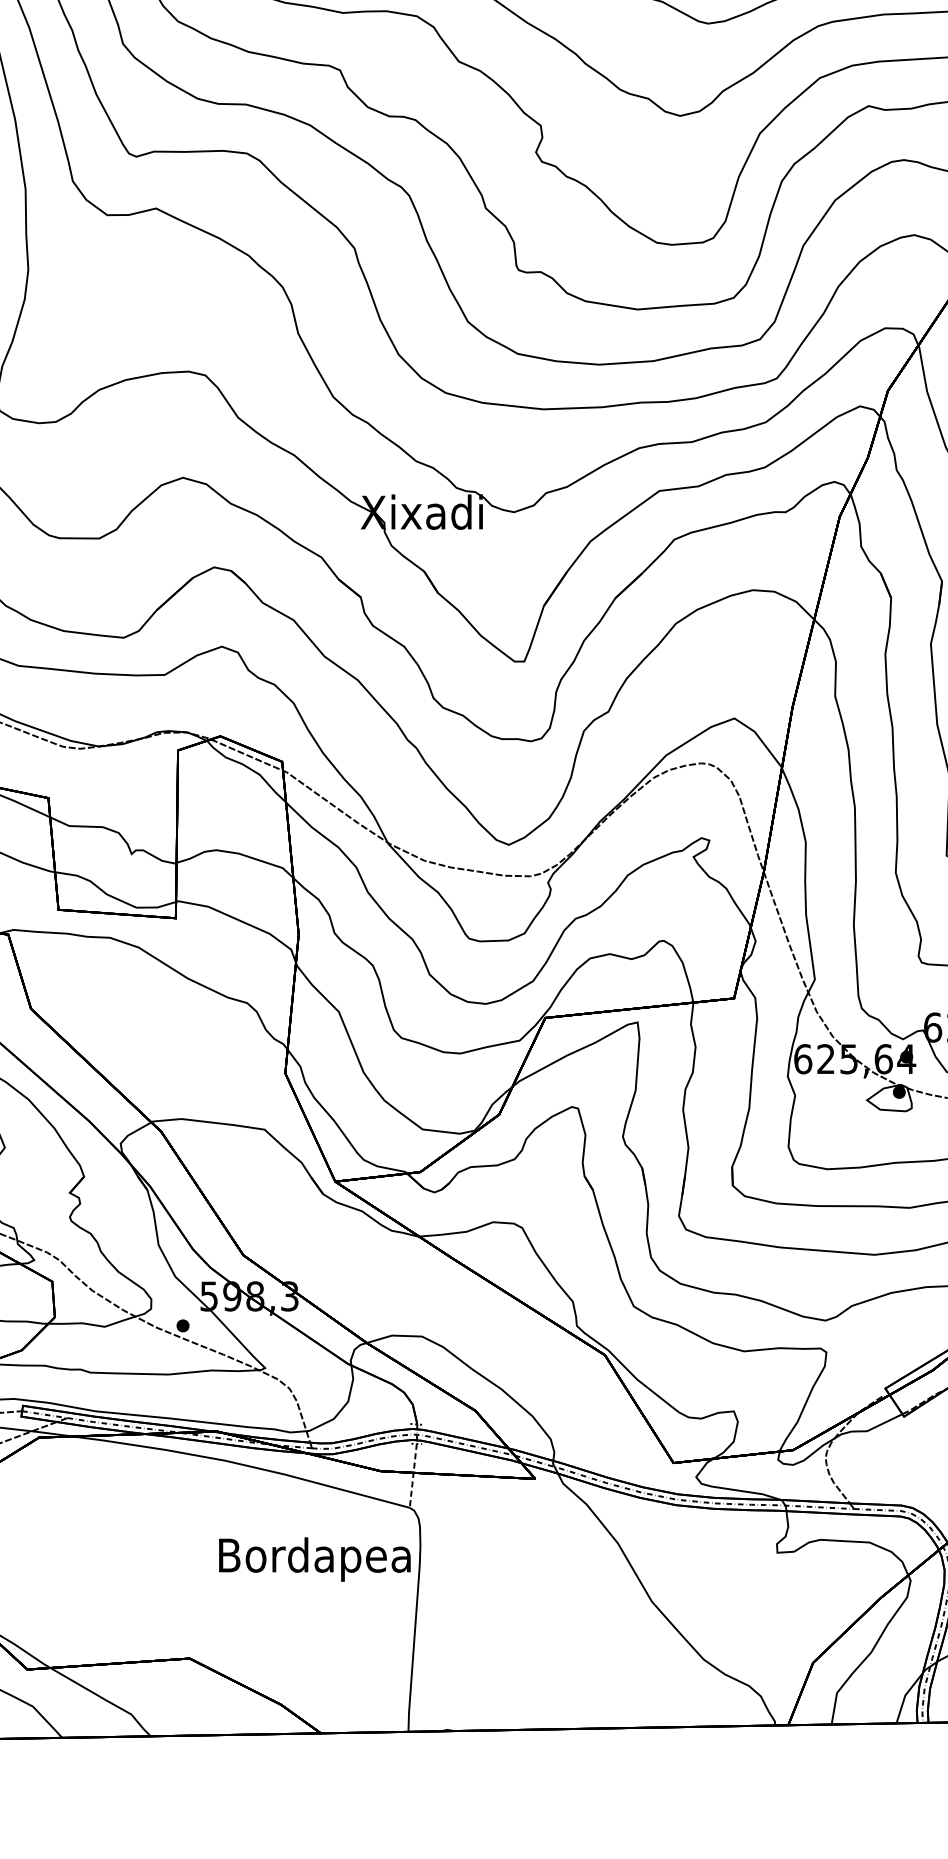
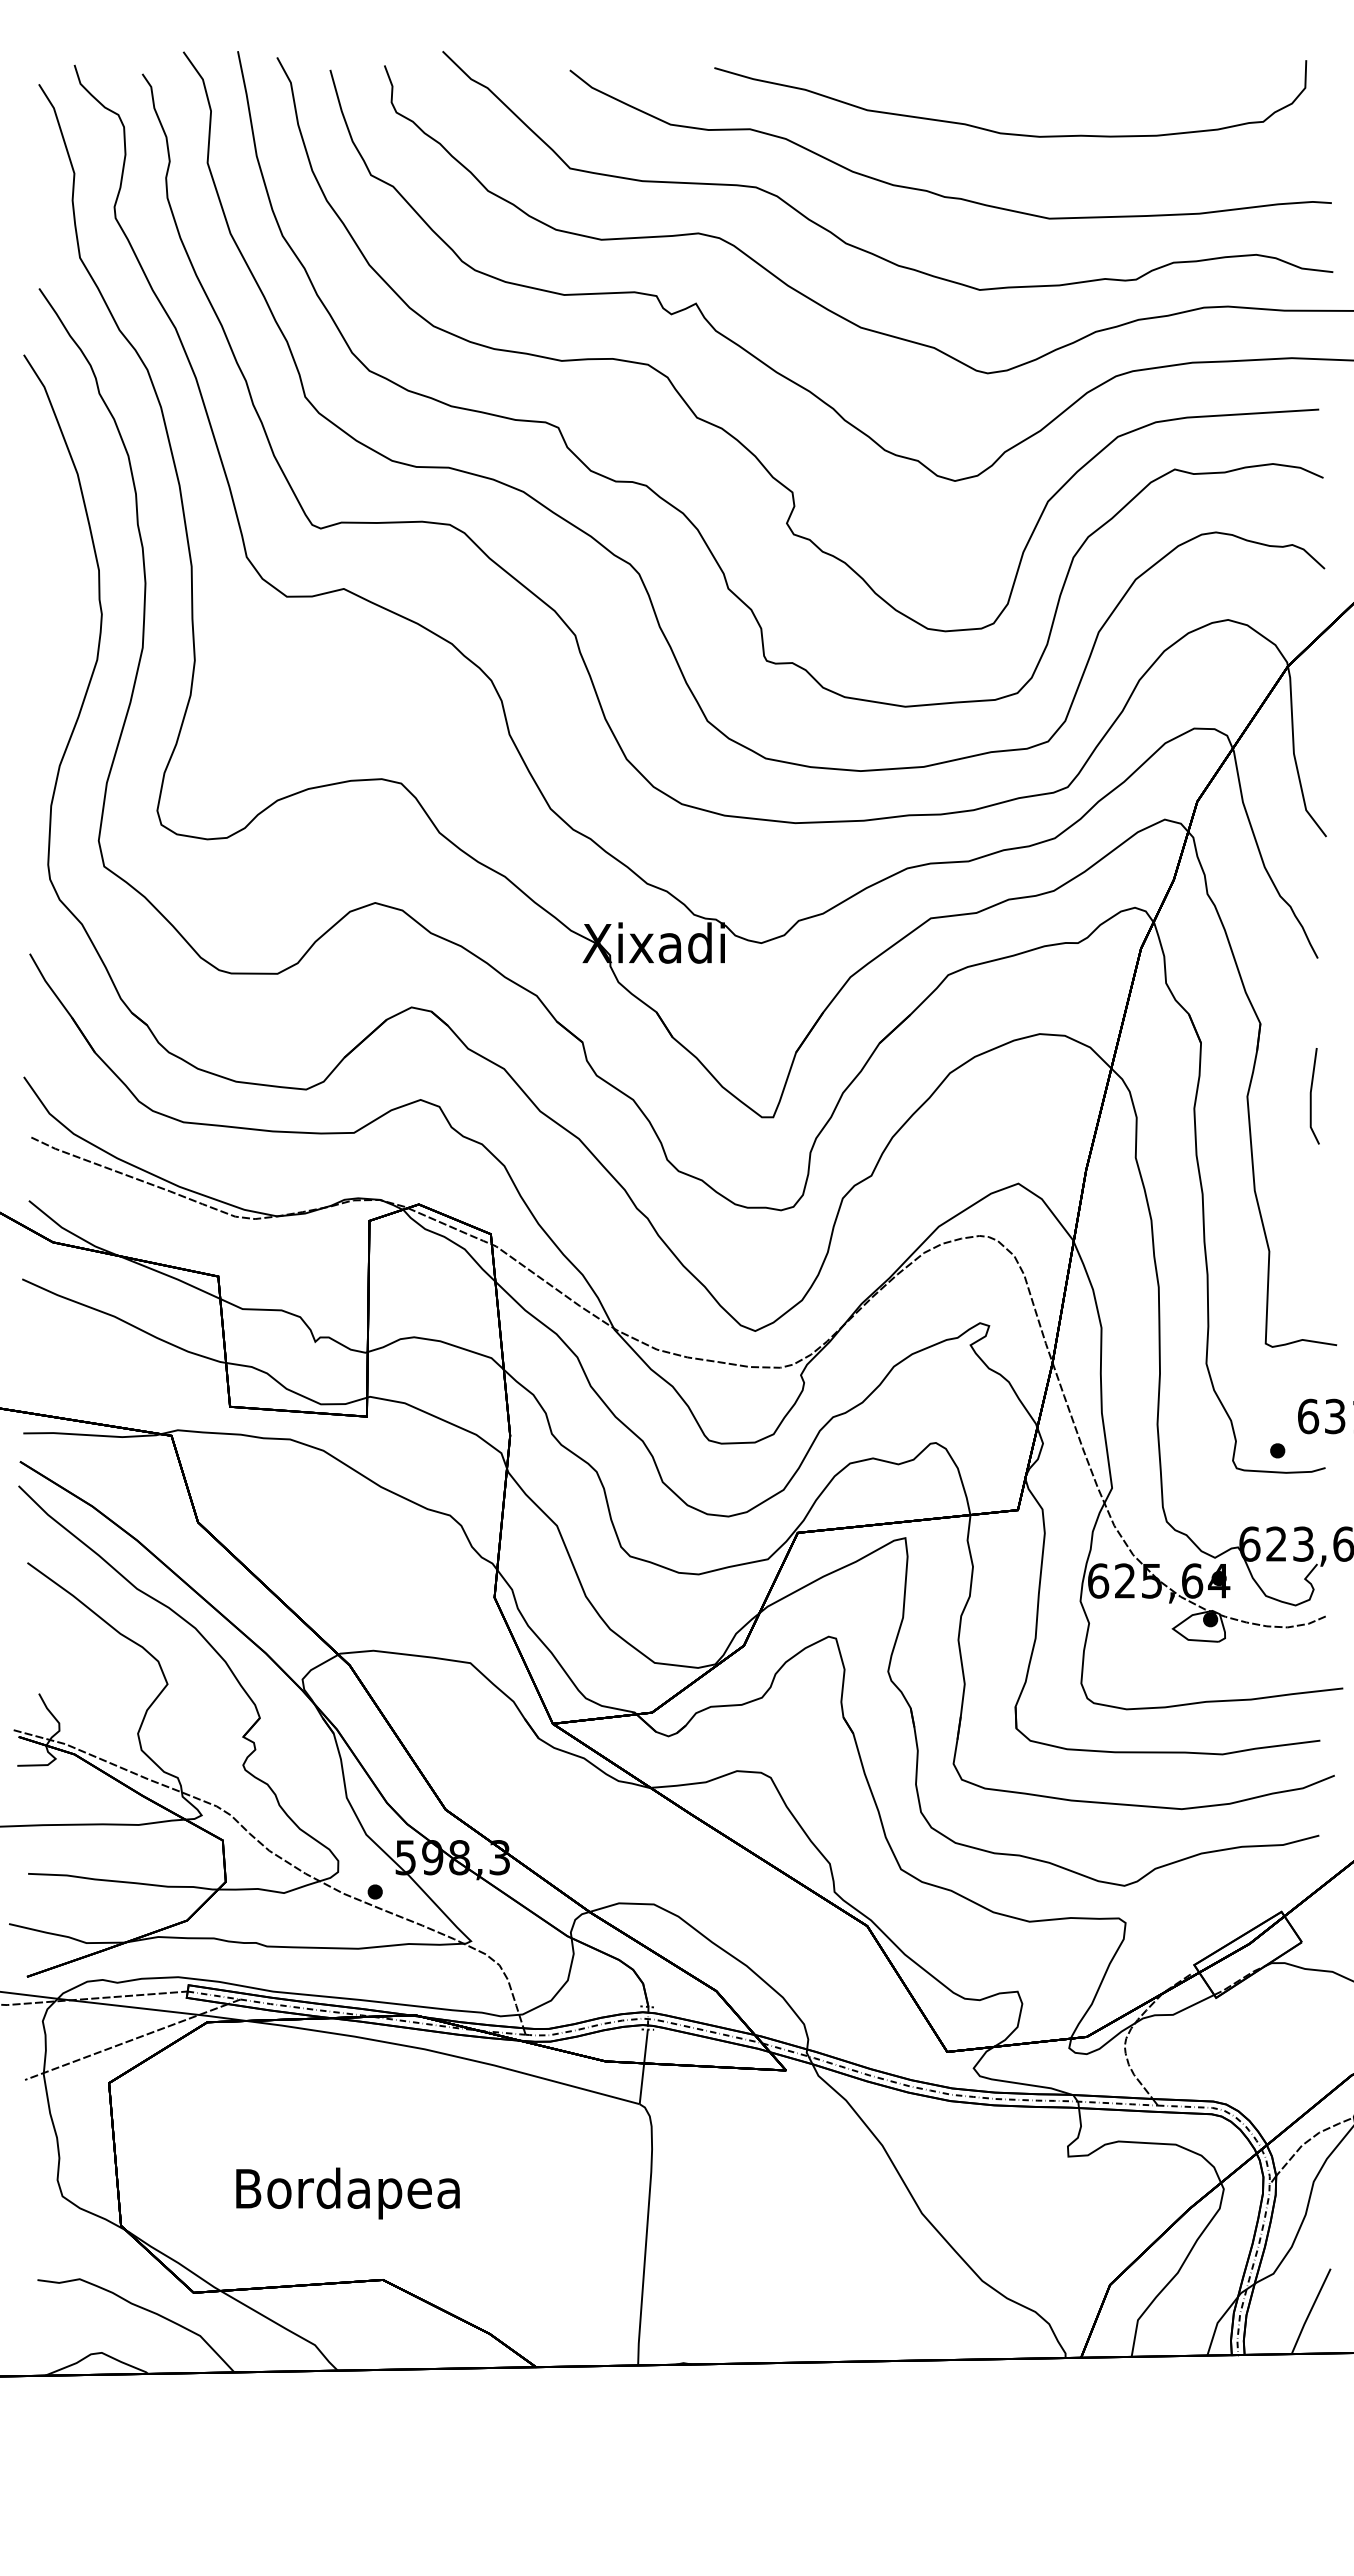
line: (413, 1476) -> (643, 2067), dashed -> solid
text: (314, 1559) -> (347, 2193), moved

